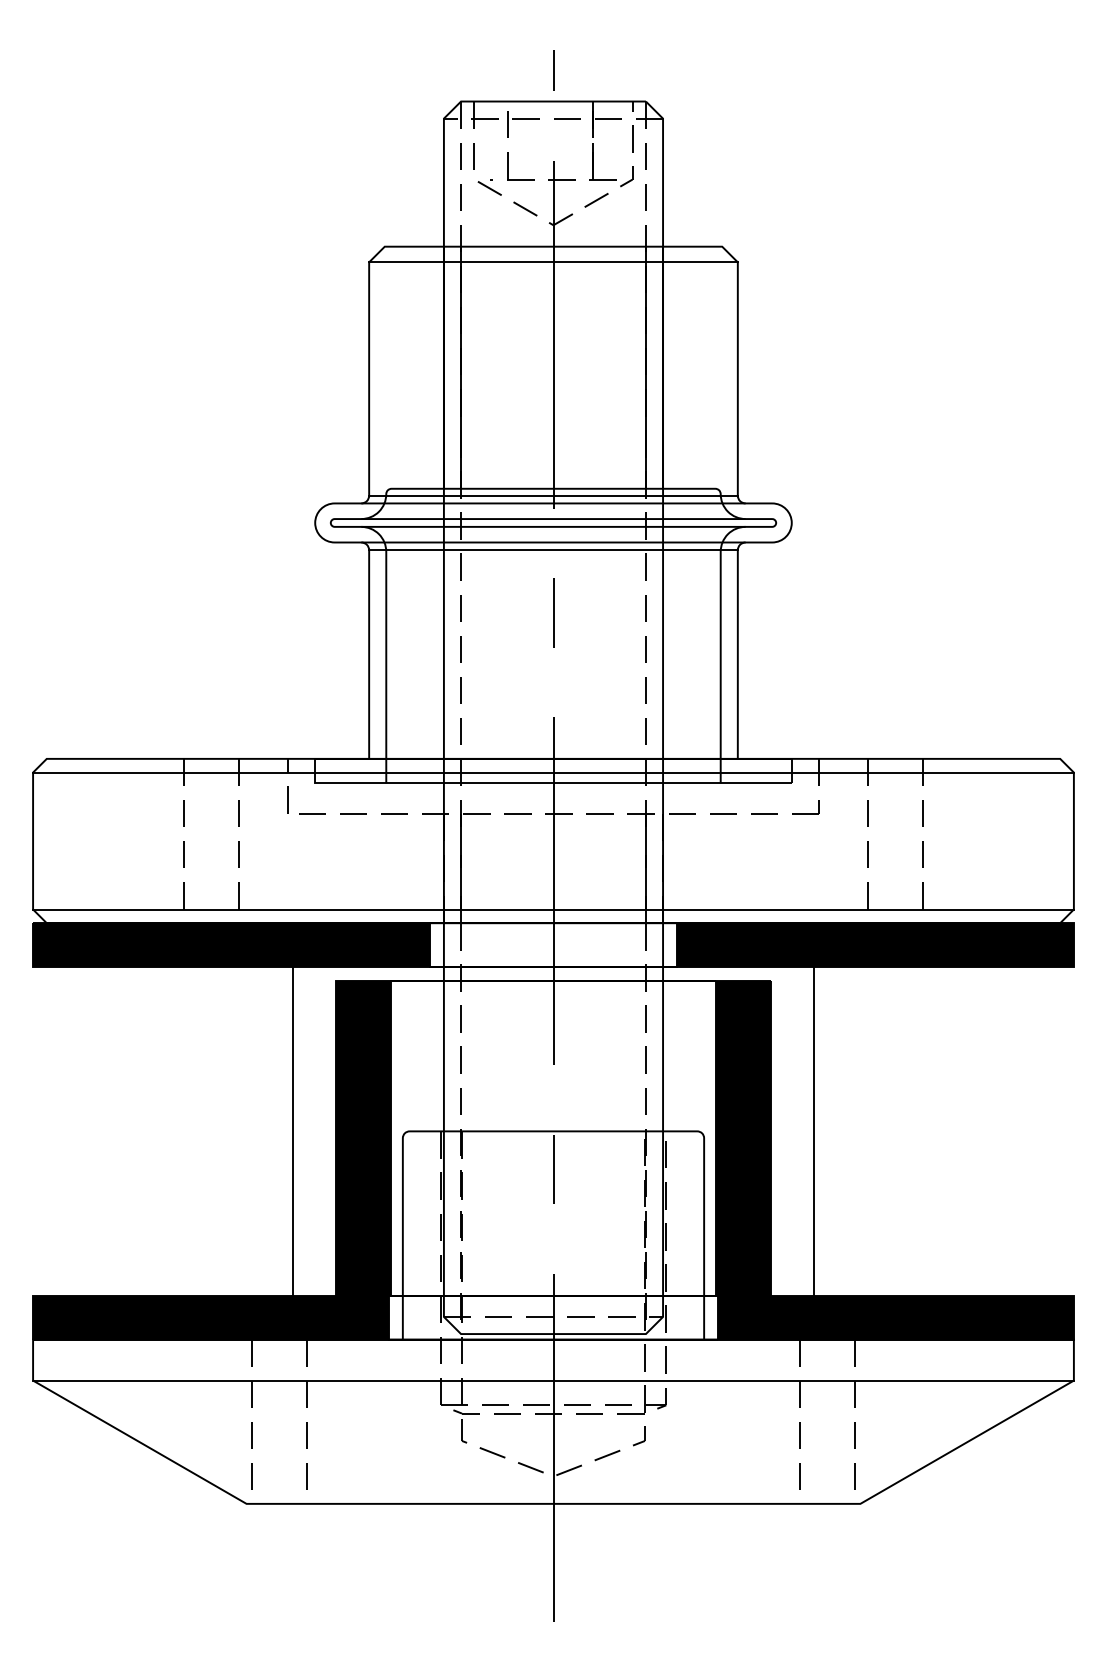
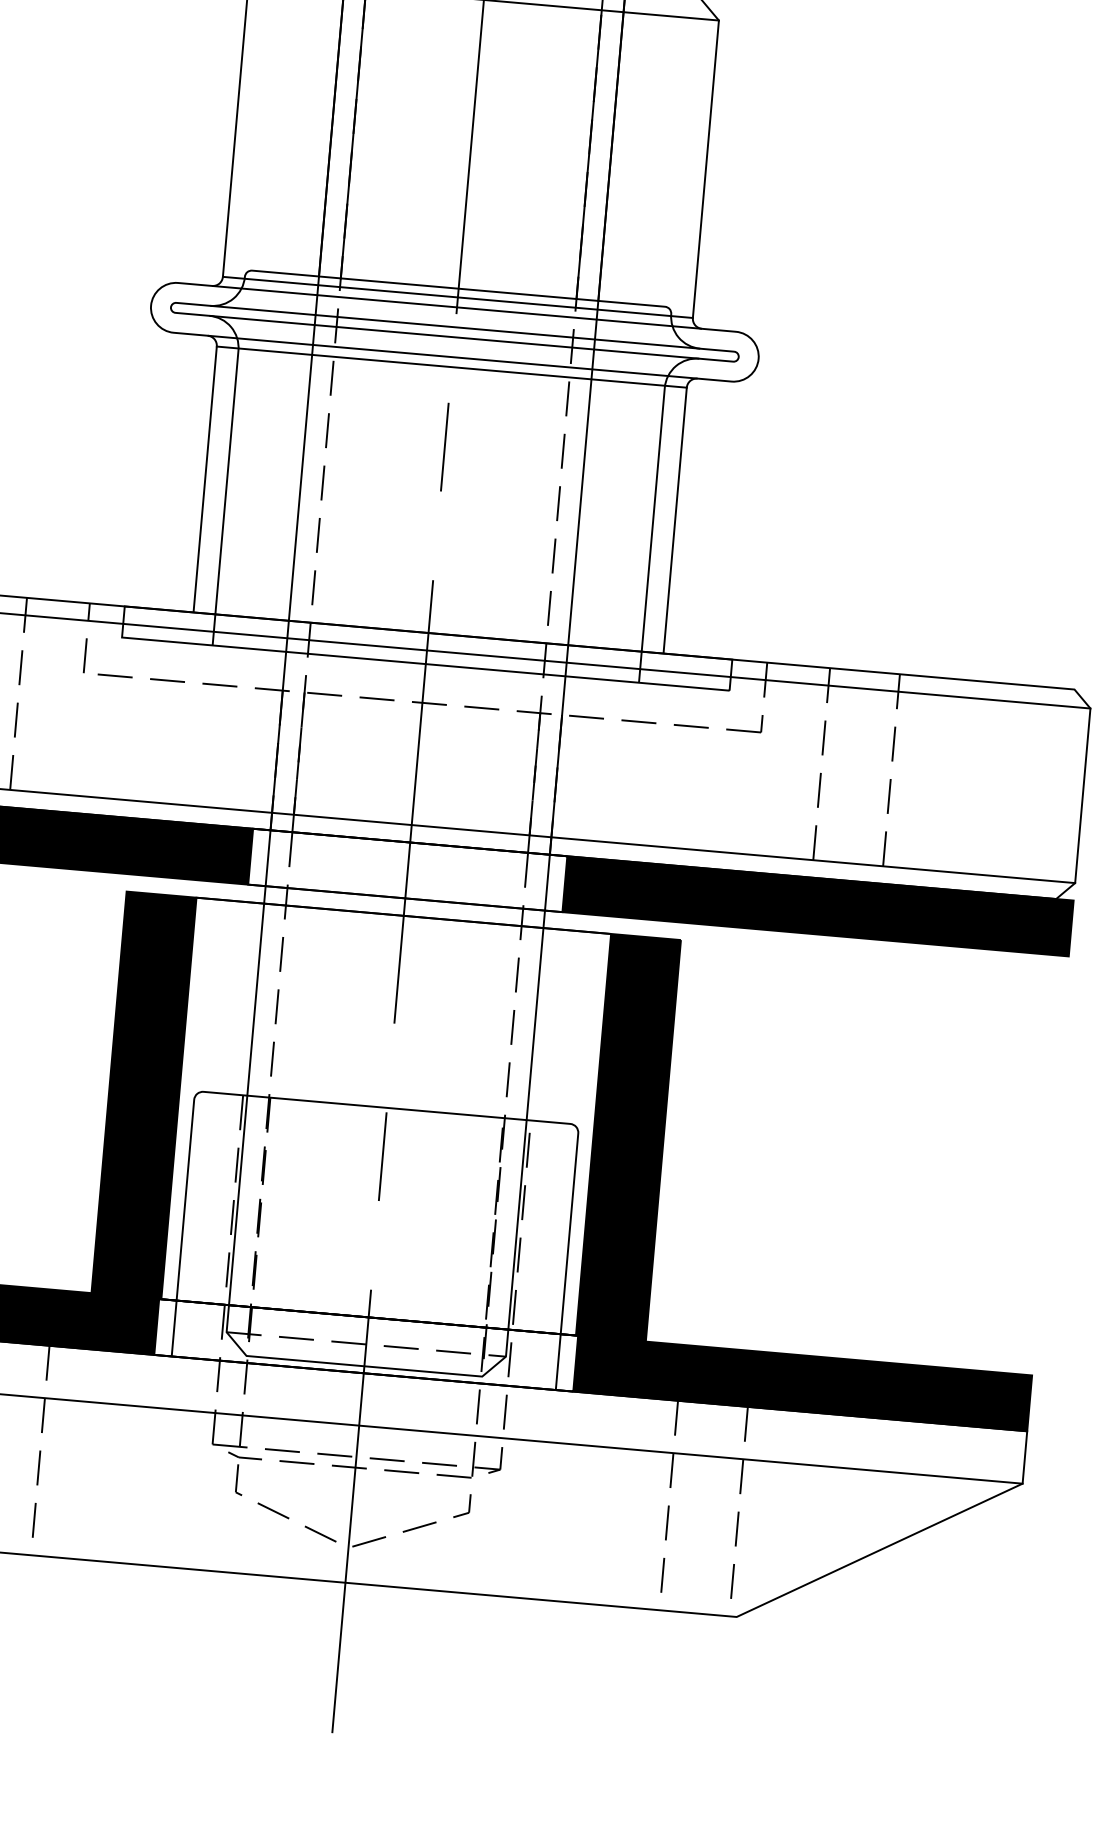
line: (292, 1131) -> (54, 1078), removed
line: (814, 1131) -> (719, 1137), removed

